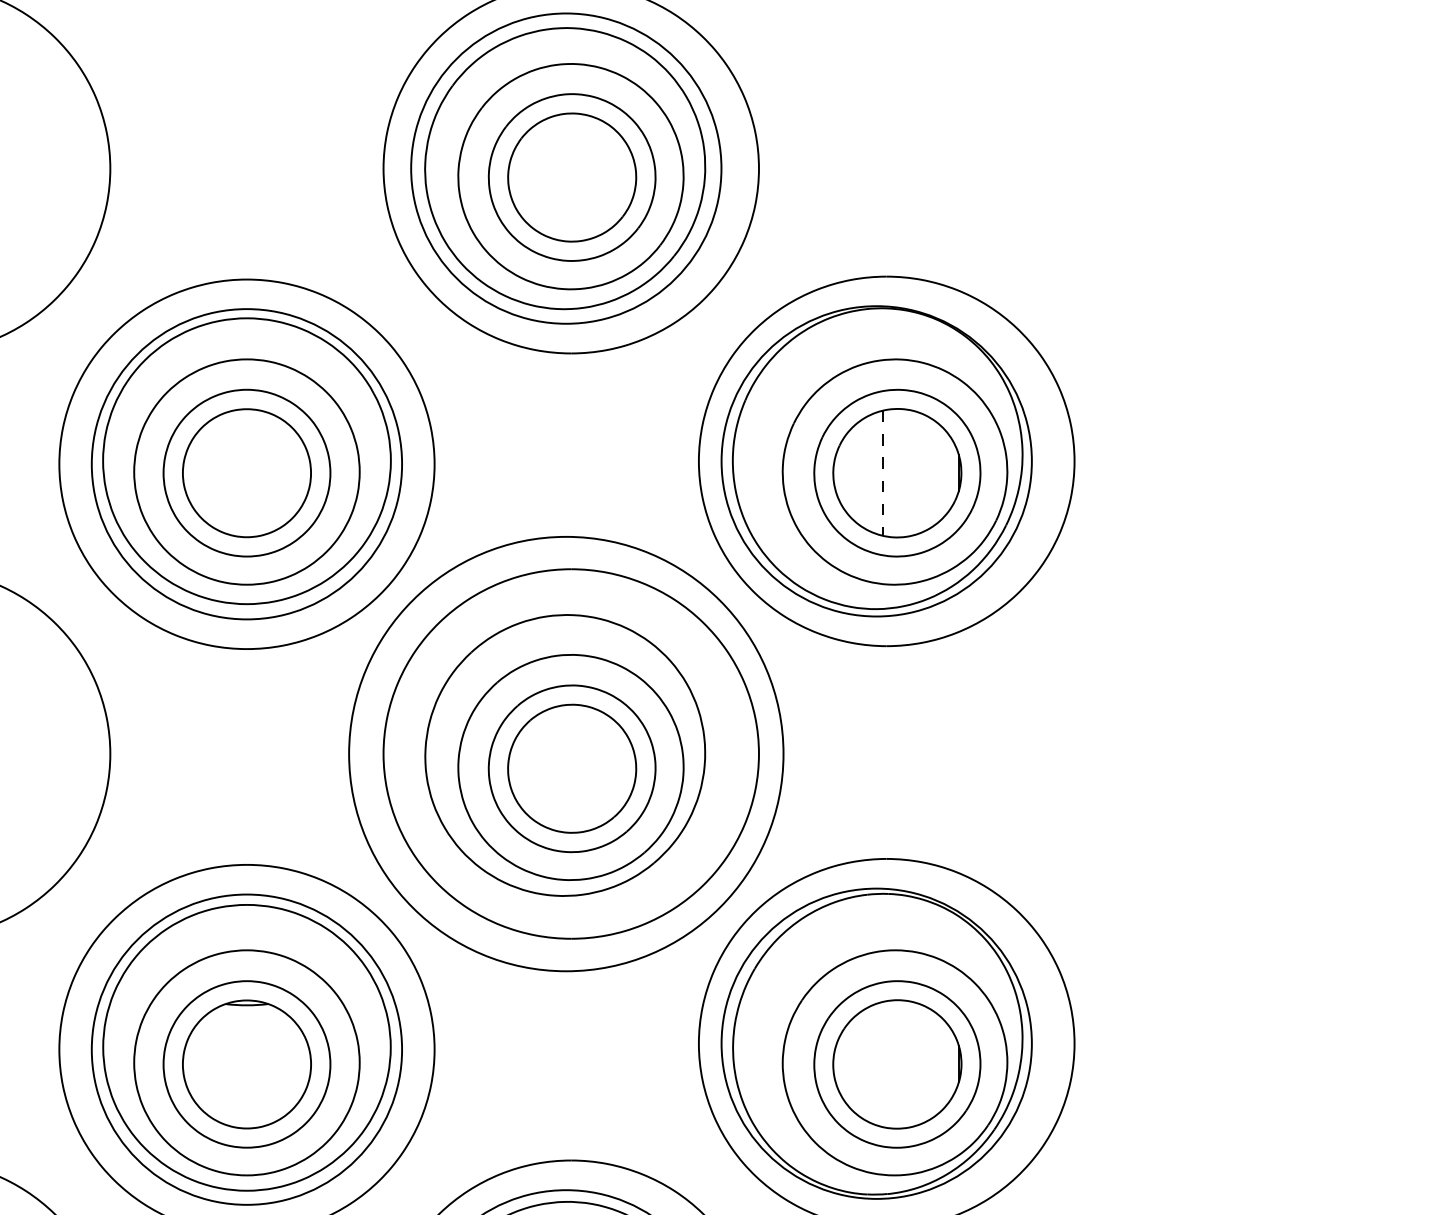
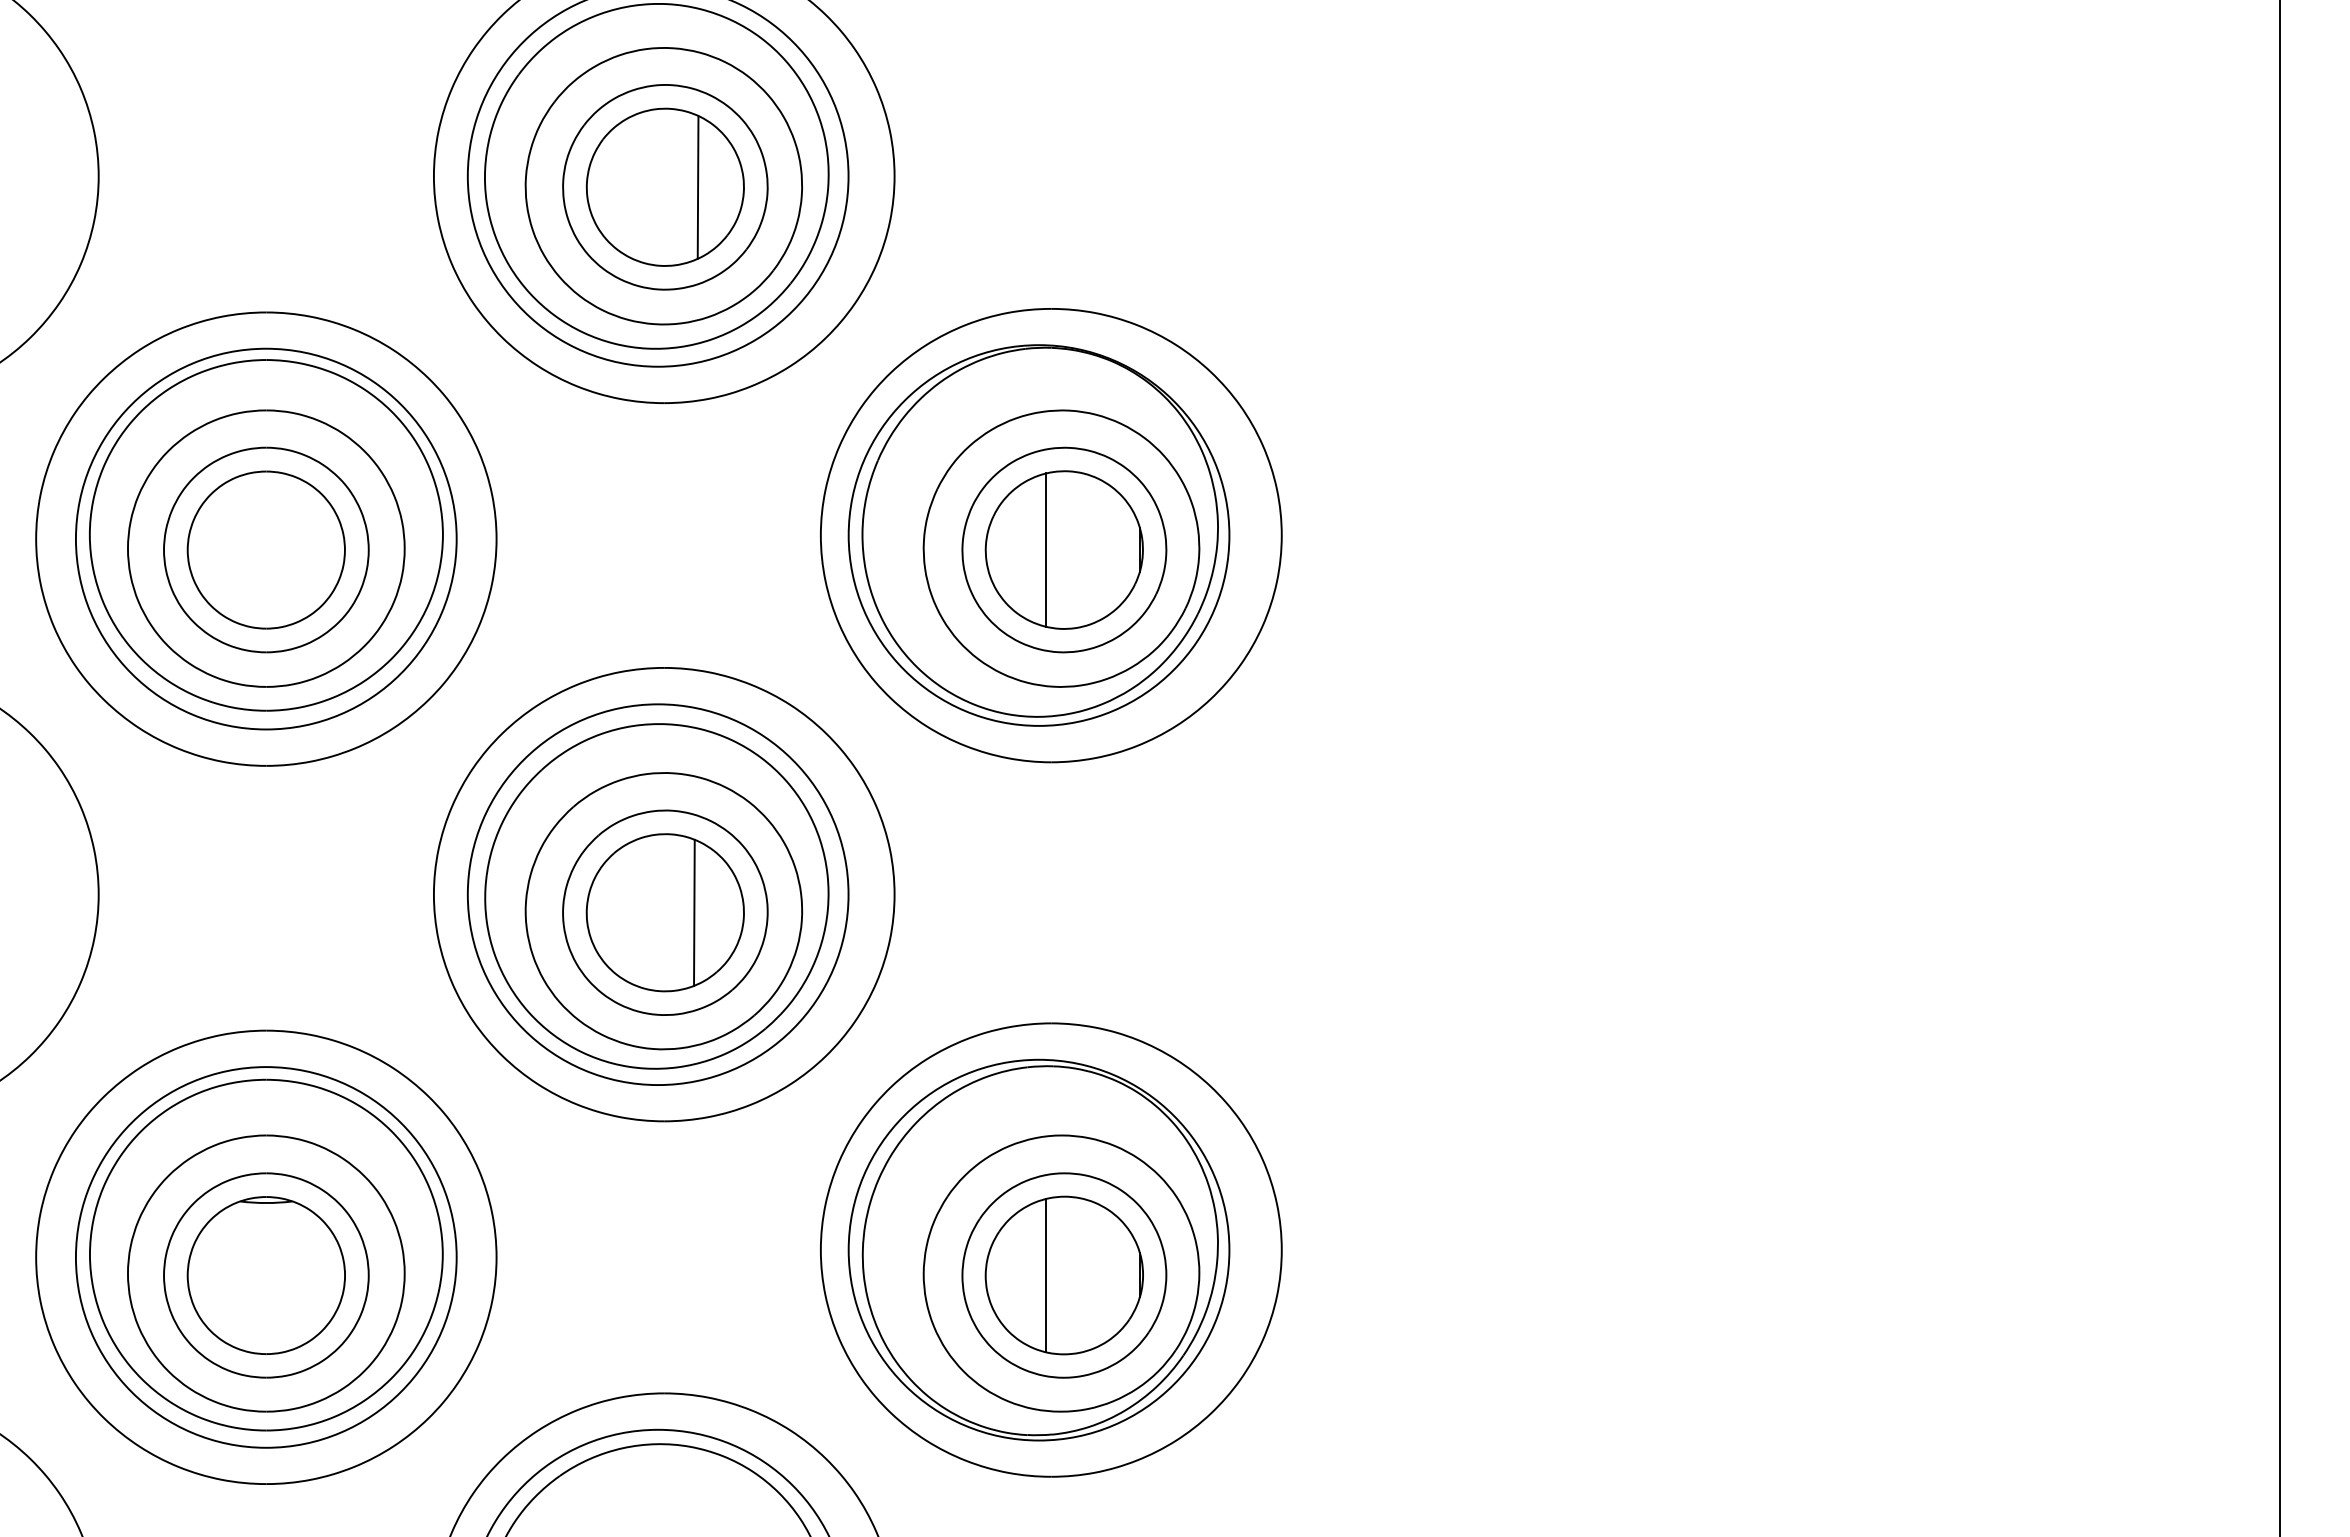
line: (598, 176) -> (697, 186), added
line: (882, 473) -> (1046, 550), dashed -> solid
circle: (565, 753) -> (657, 894), size x0.71
line: (595, 768) -> (694, 912), added
line: (882, 1064) -> (1046, 1275), added

